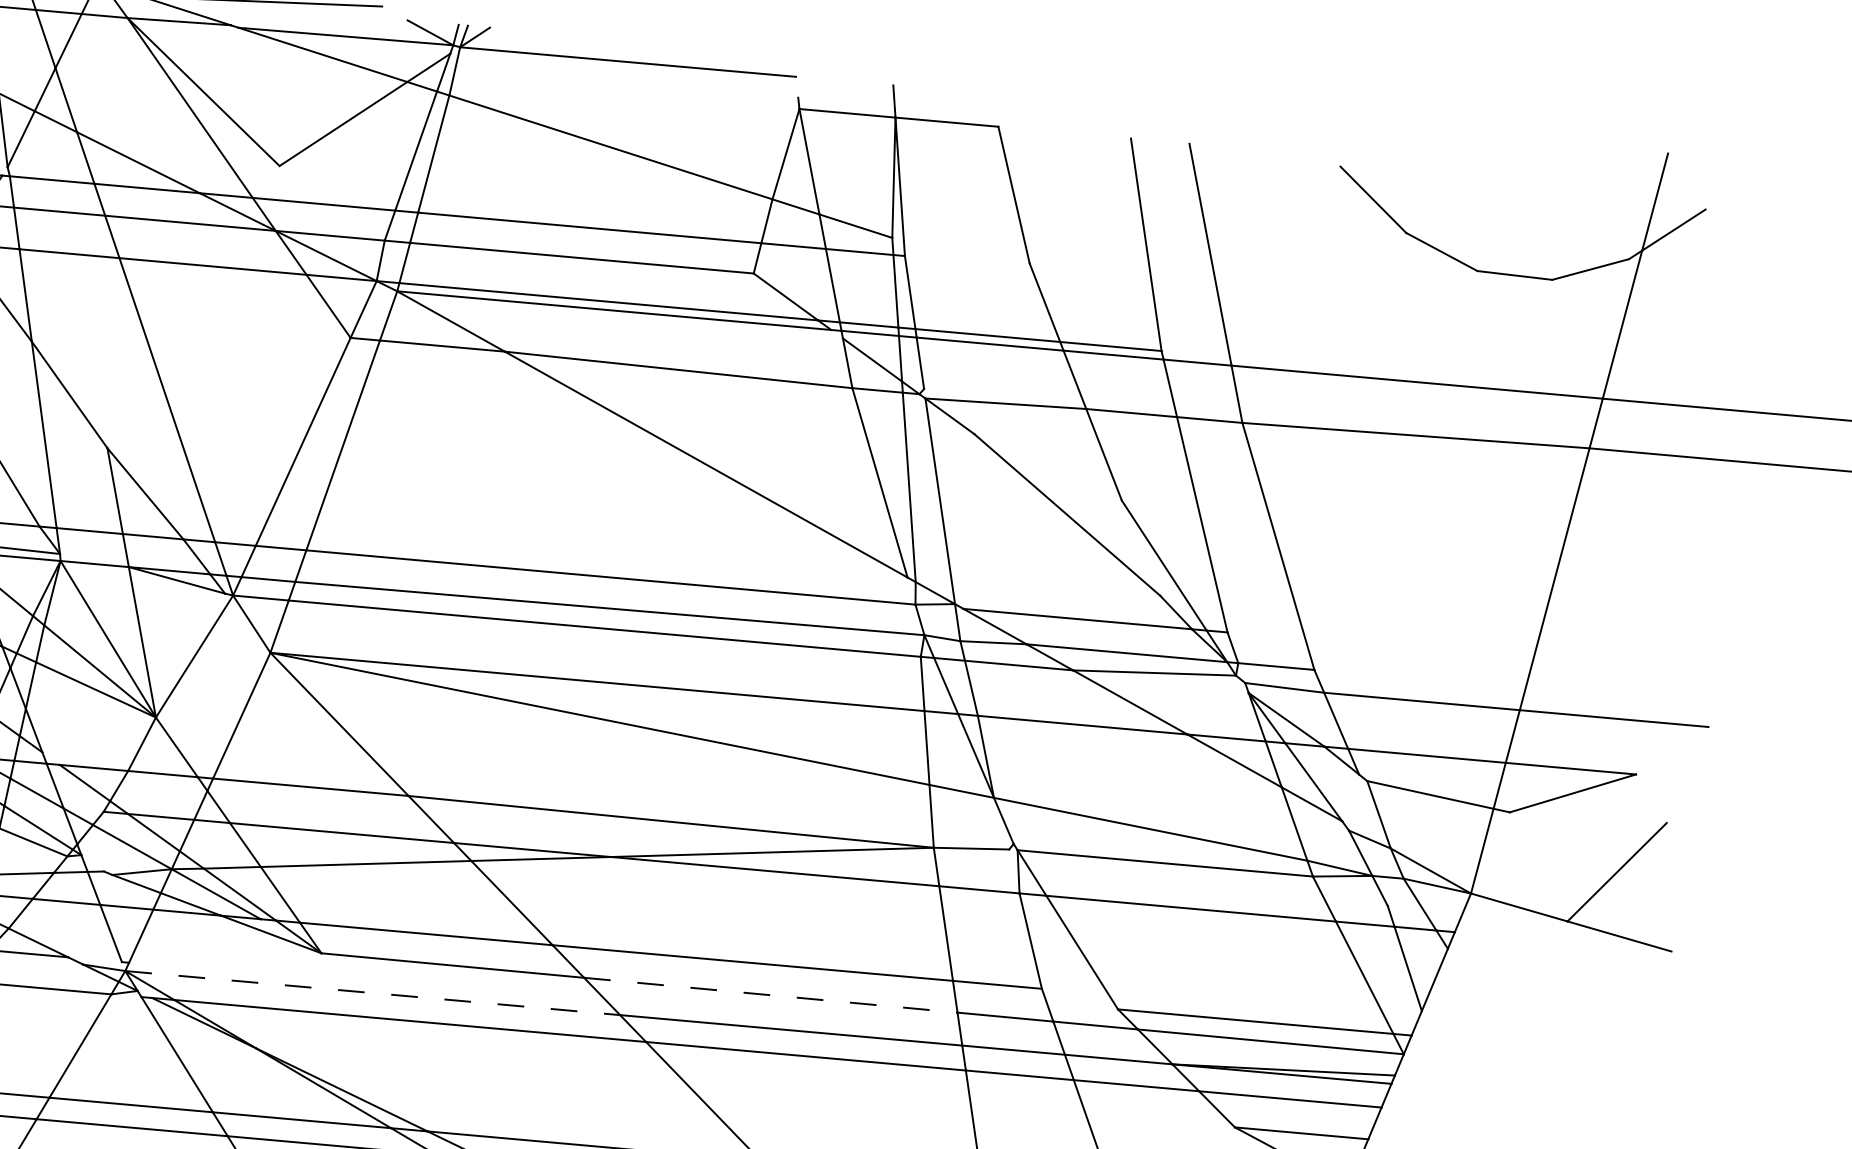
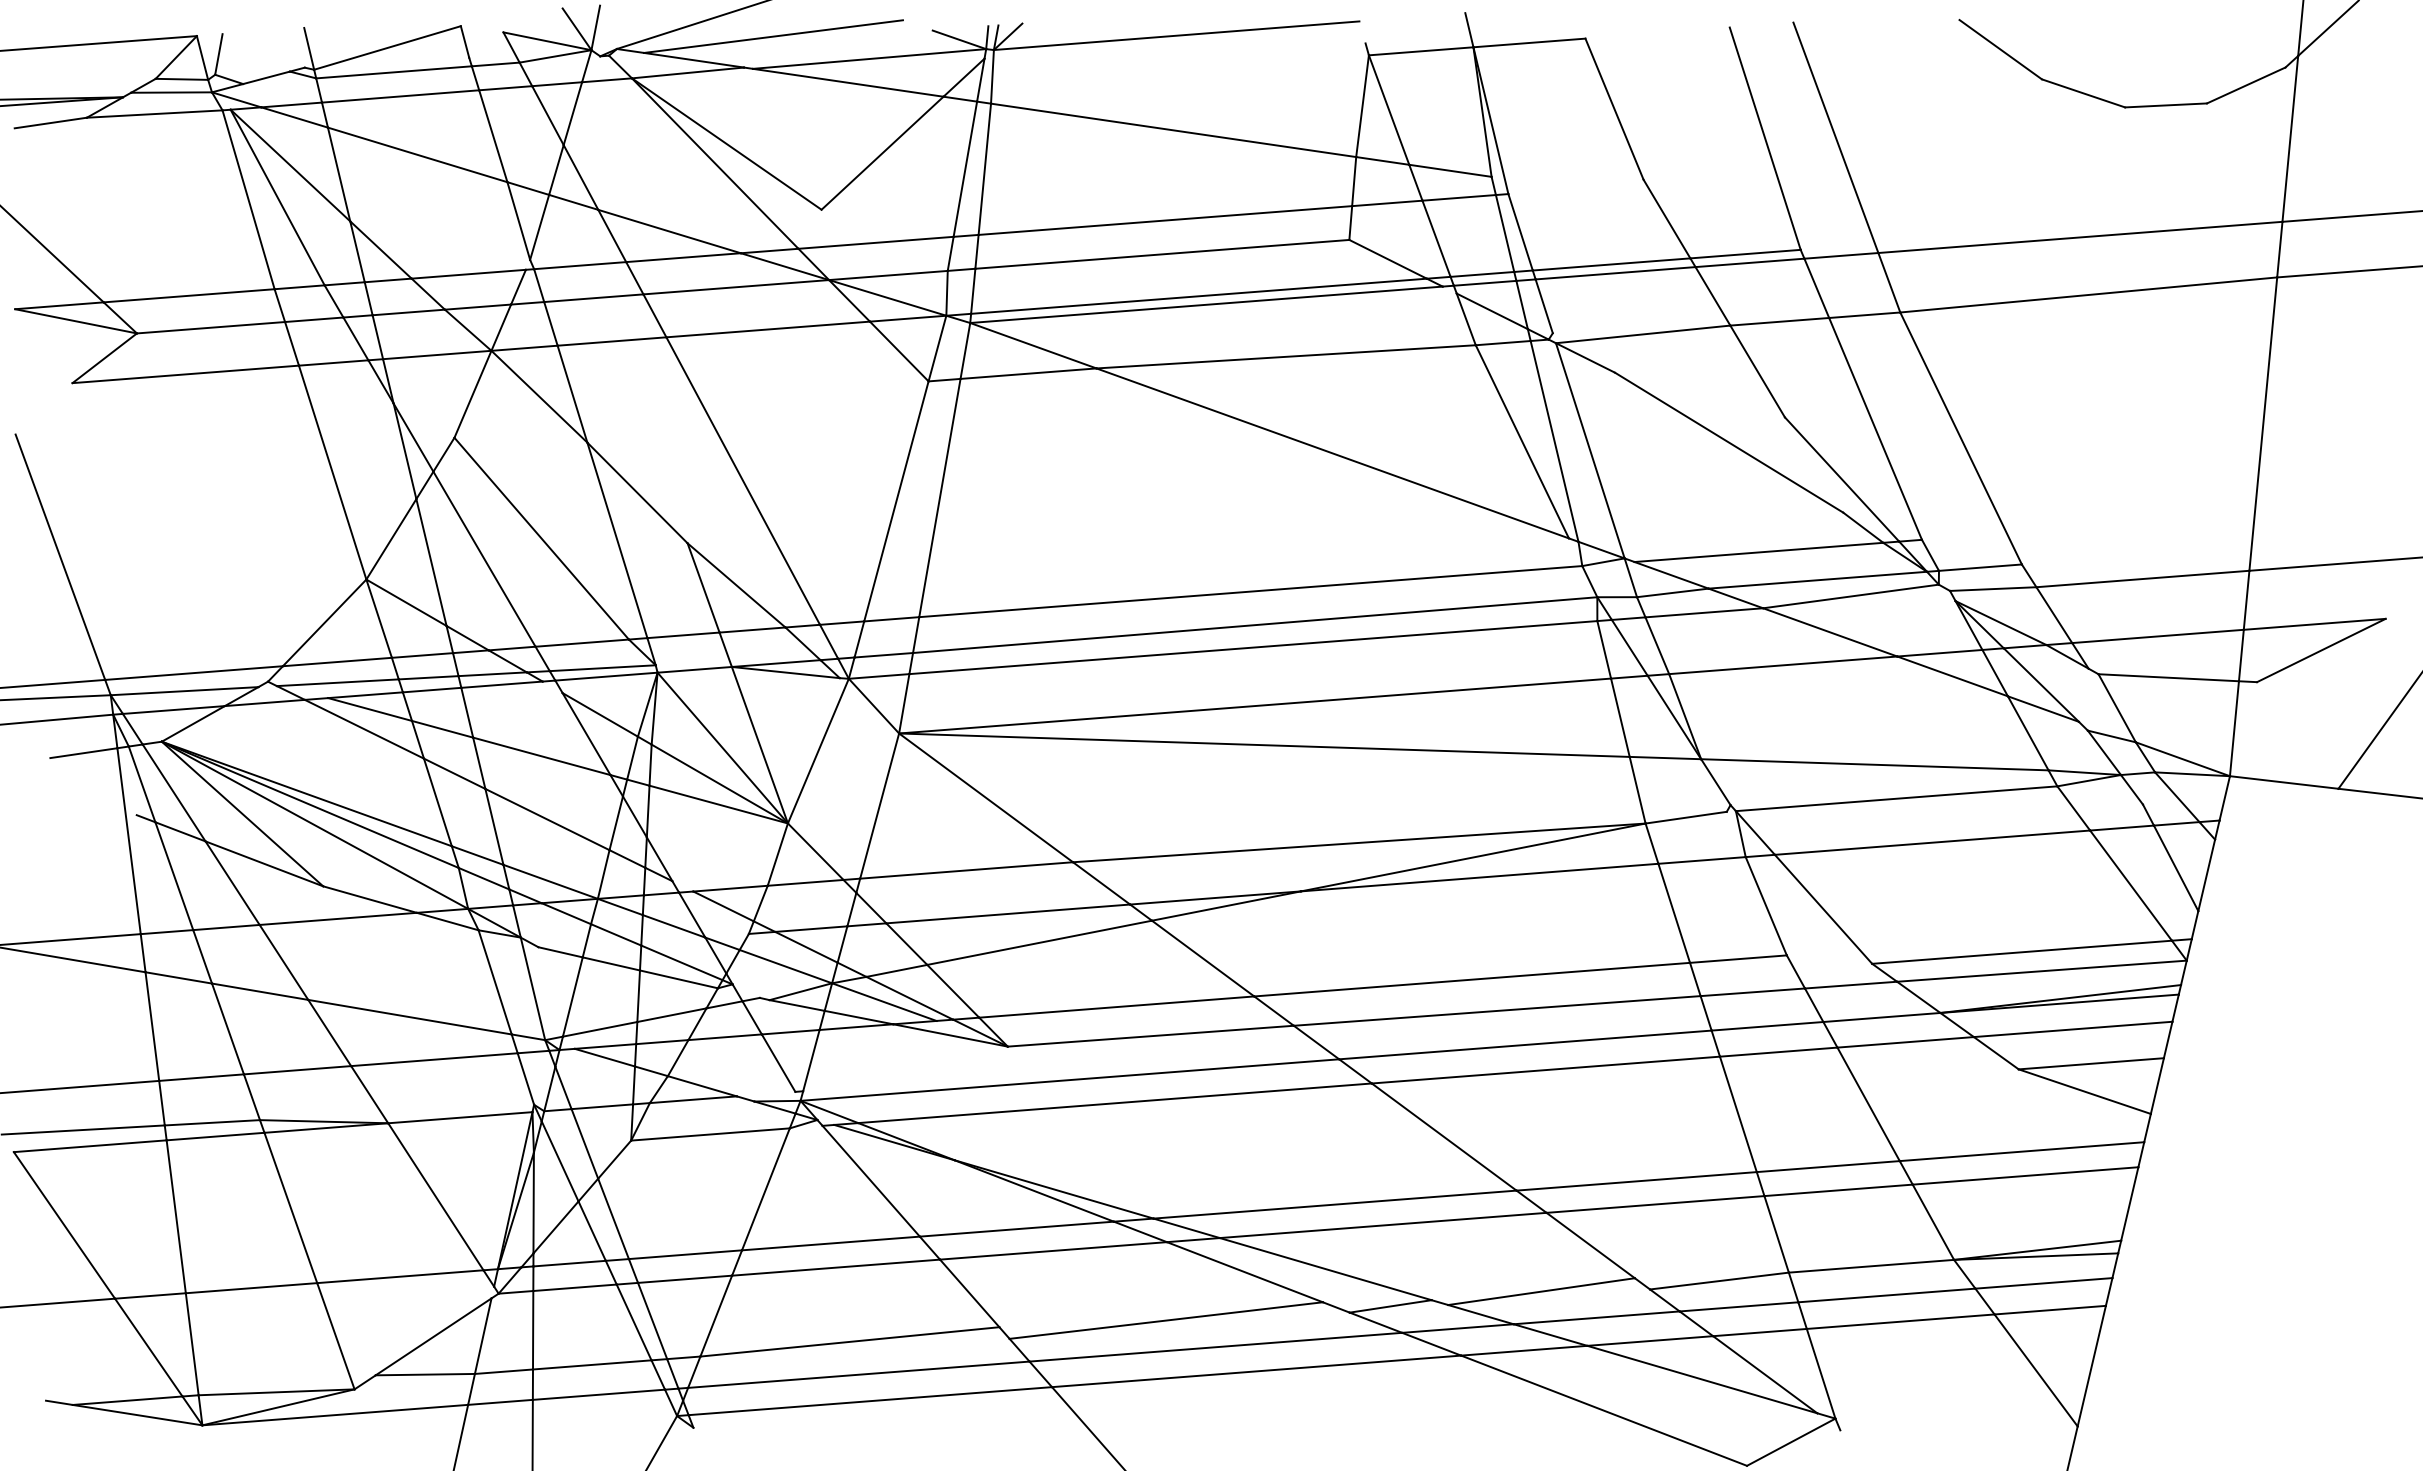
line: (373, 993) -> (1070, 1080), dashed -> solid
line: (771, 994) -> (1497, 1010), dashed -> solid

